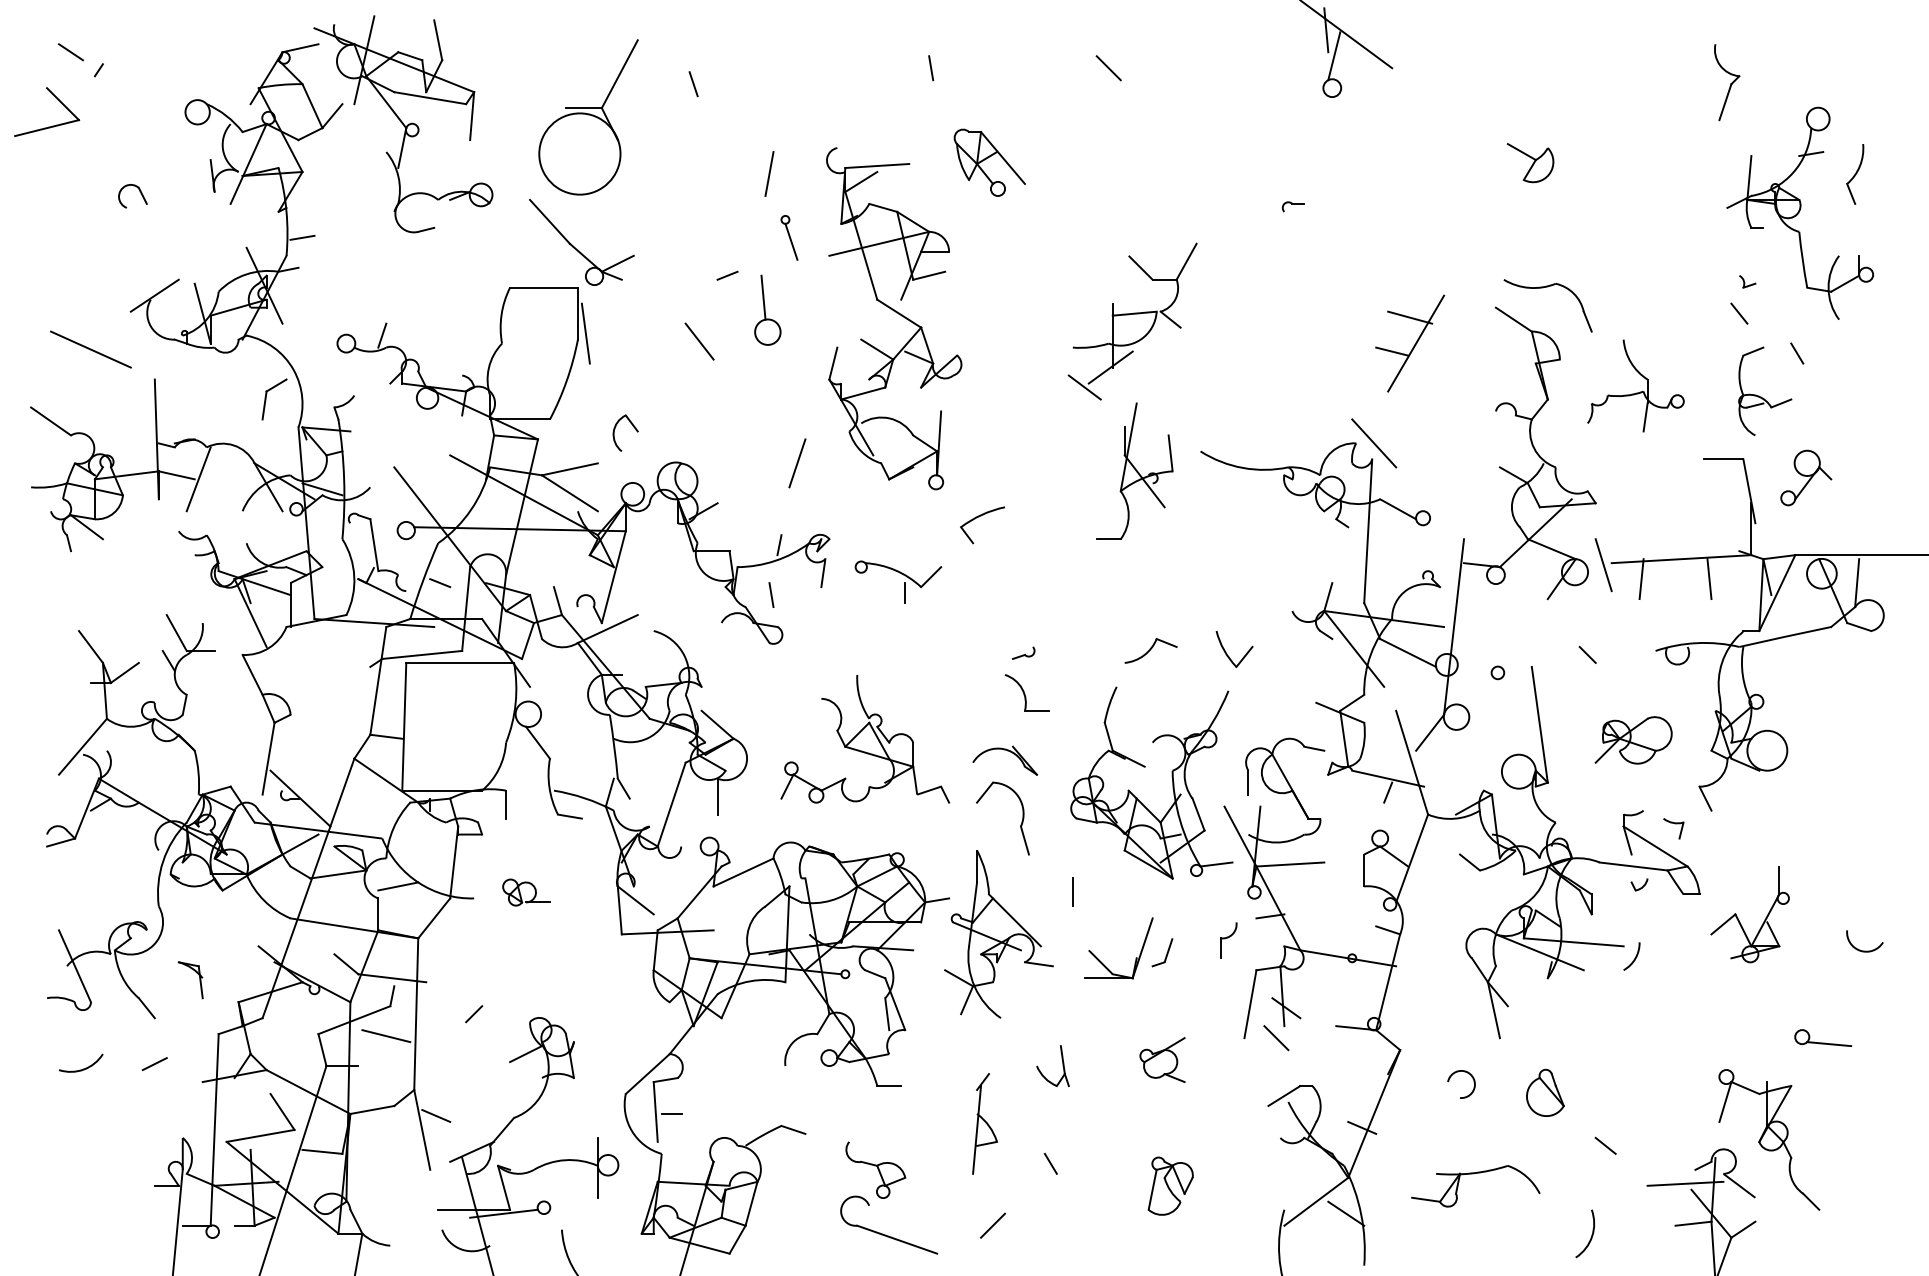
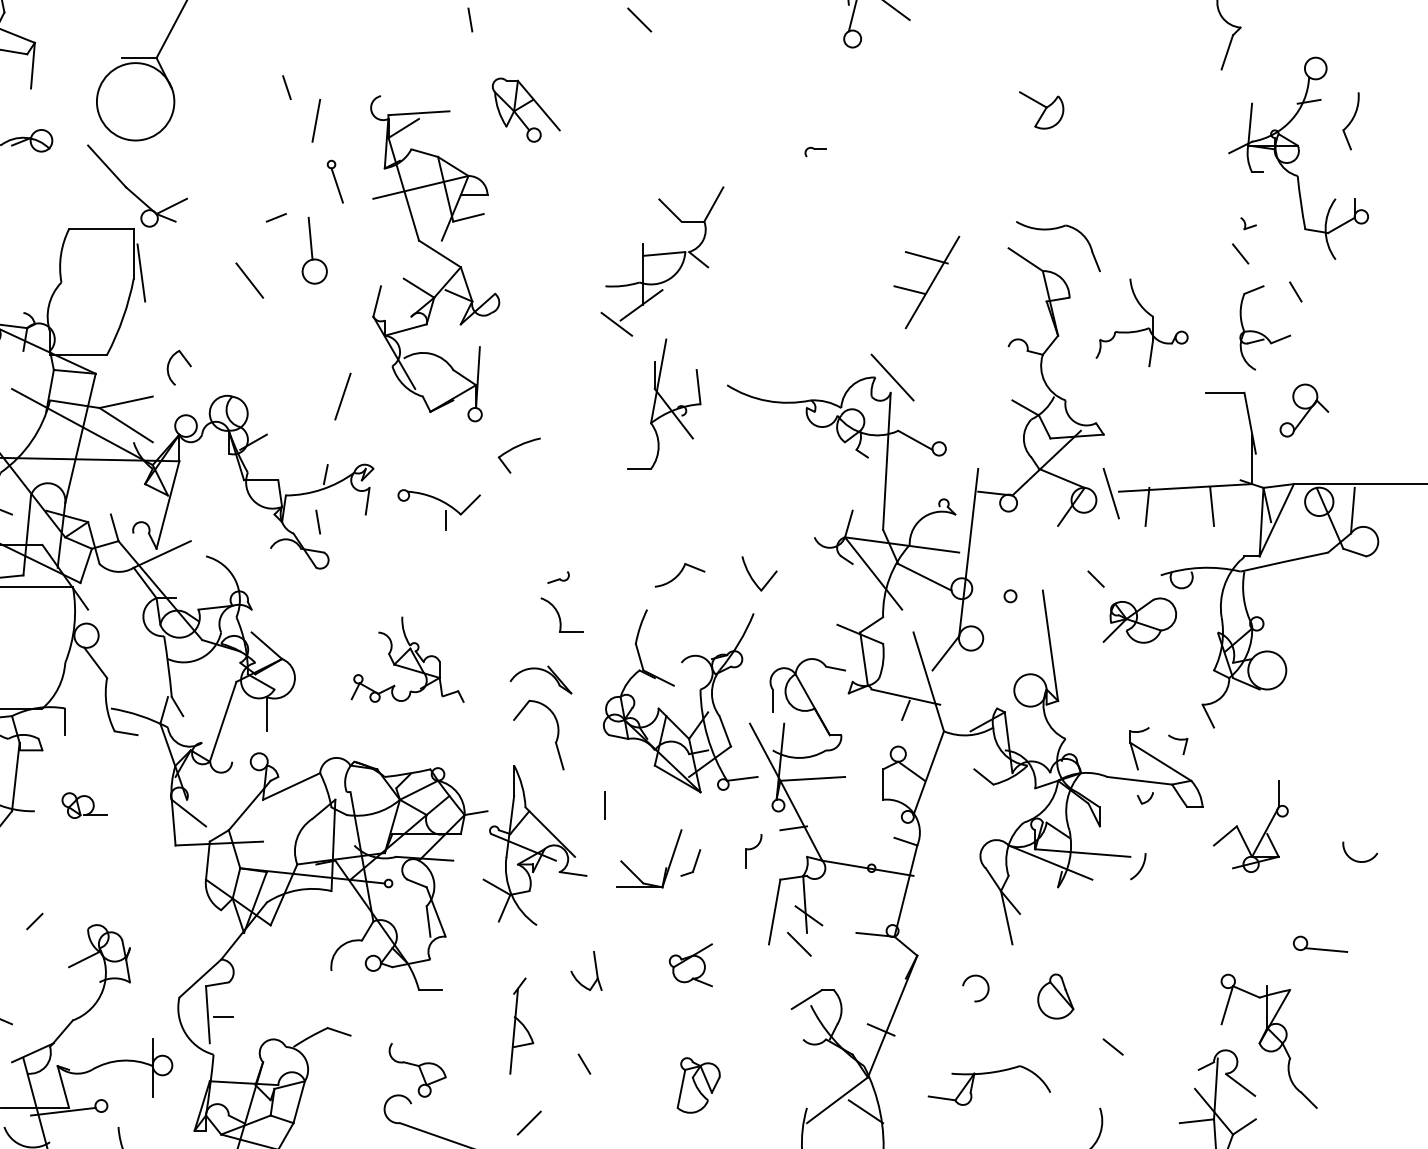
line: (693, 84) -> (286, 87), moved
part: (865, 739) -> (407, 659), size x0.7
part: (1633, 740) -> (1139, 620), moved
line: (1685, 1183) -> (1189, 1082), removed

